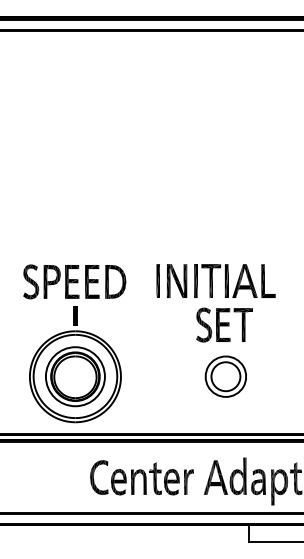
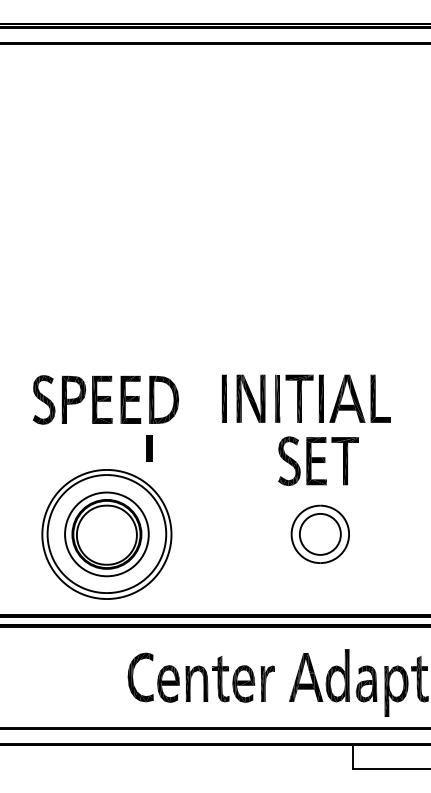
part: (75, 316) -> (149, 448), moved

